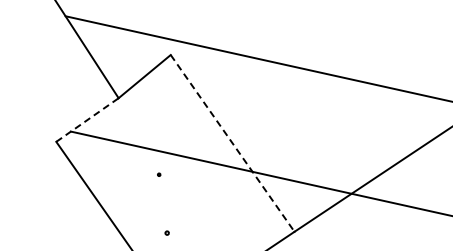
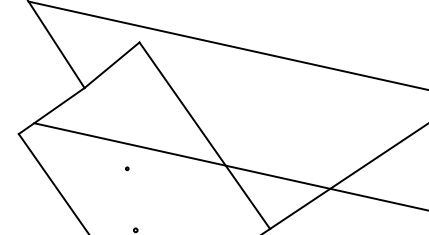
line: (87, 119) -> (51, 110), dashed -> solid
line: (232, 143) -> (204, 135), dashed -> solid

